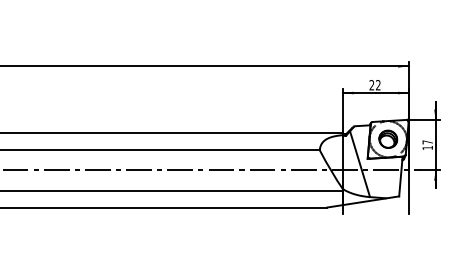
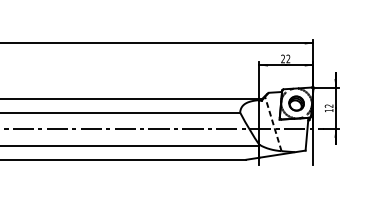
text: (427, 142) -> (328, 106), 17 -> 12
line: (359, 163) -> (272, 123), solid -> dashed

